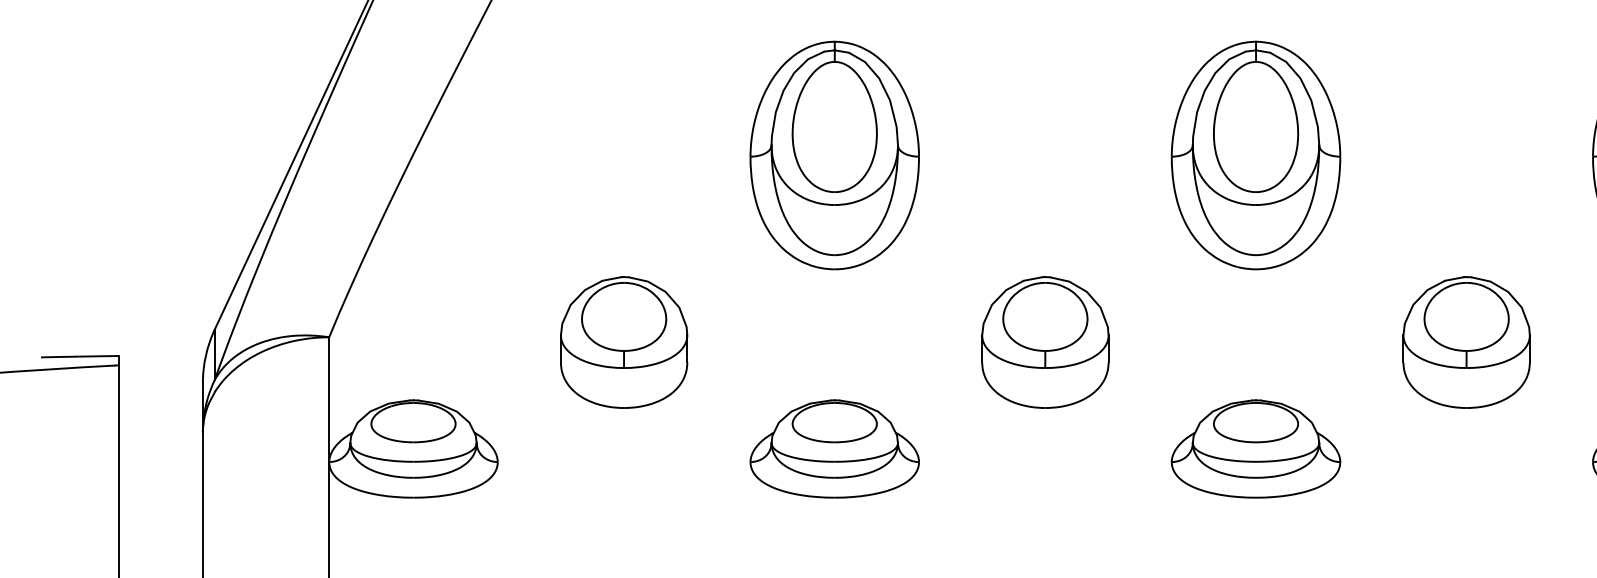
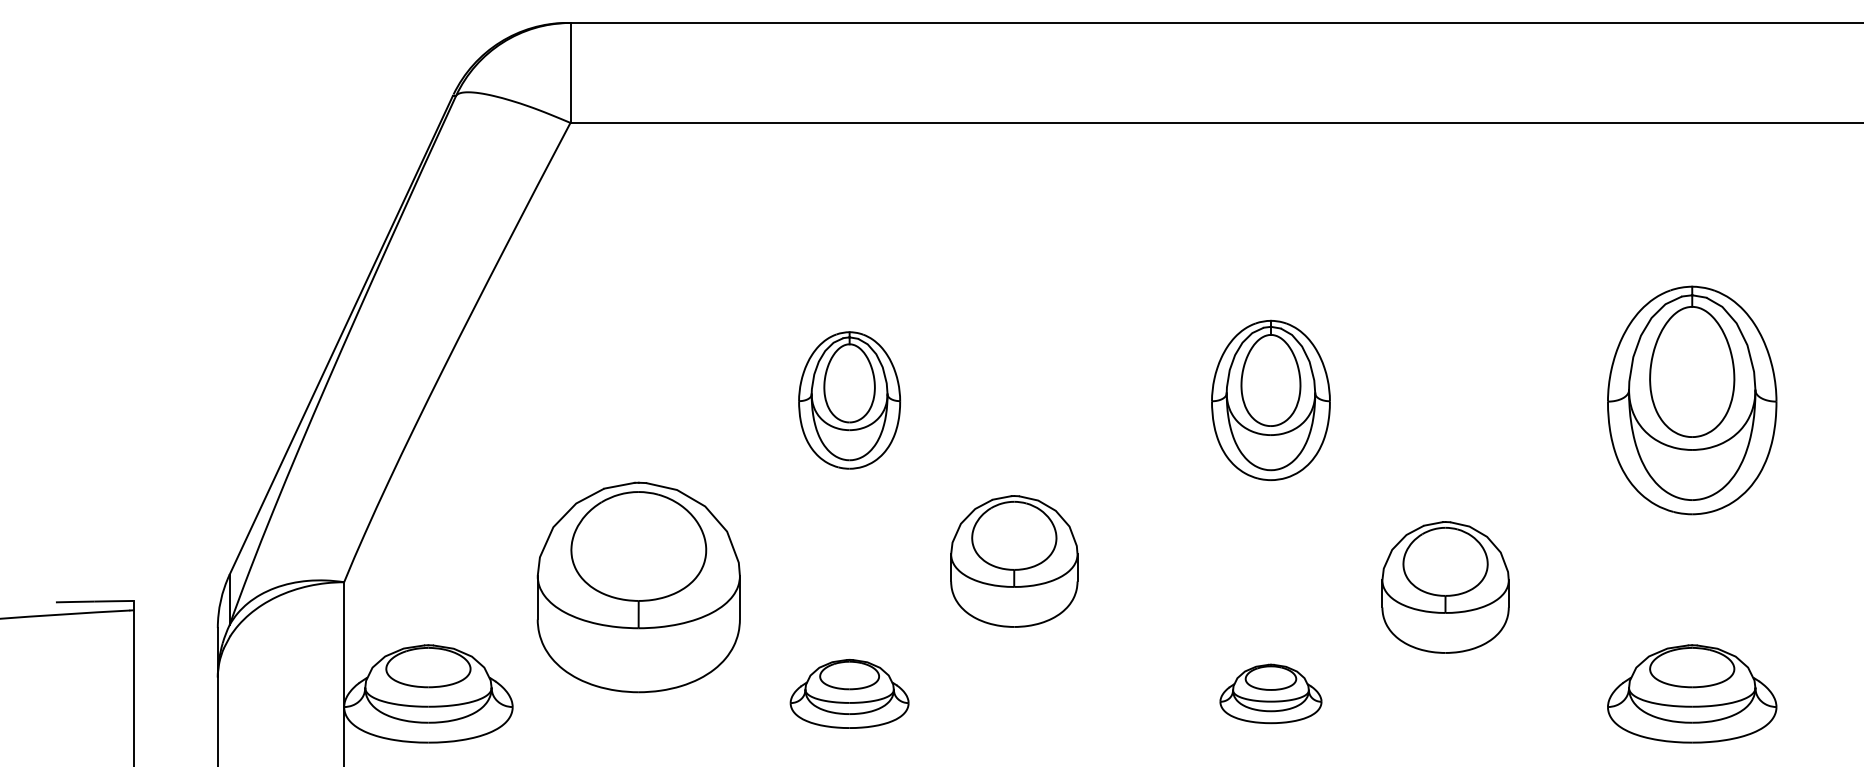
part: (834, 155) -> (849, 400), size x0.6
part: (1255, 155) -> (1270, 400), size x0.7
part: (624, 342) -> (639, 587), size x1.6
part: (1045, 342) -> (1014, 561), moved
part: (1466, 342) -> (1445, 587), moved
part: (834, 448) -> (849, 693), size x0.7
part: (1255, 448) -> (1270, 693), size x0.6

